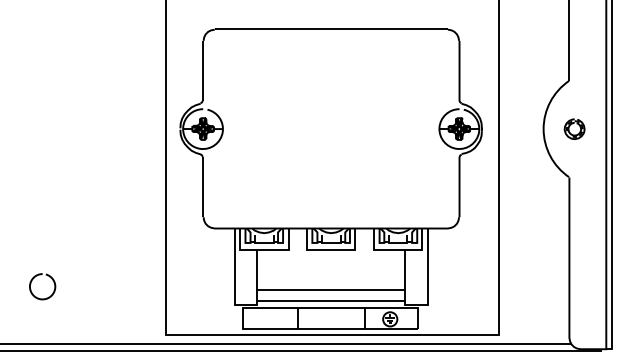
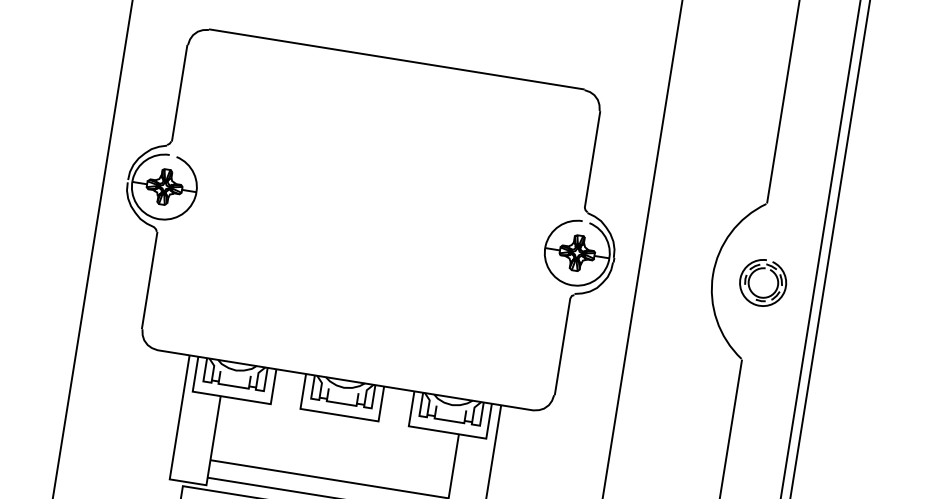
part: (574, 129) -> (762, 283), size x1.43

